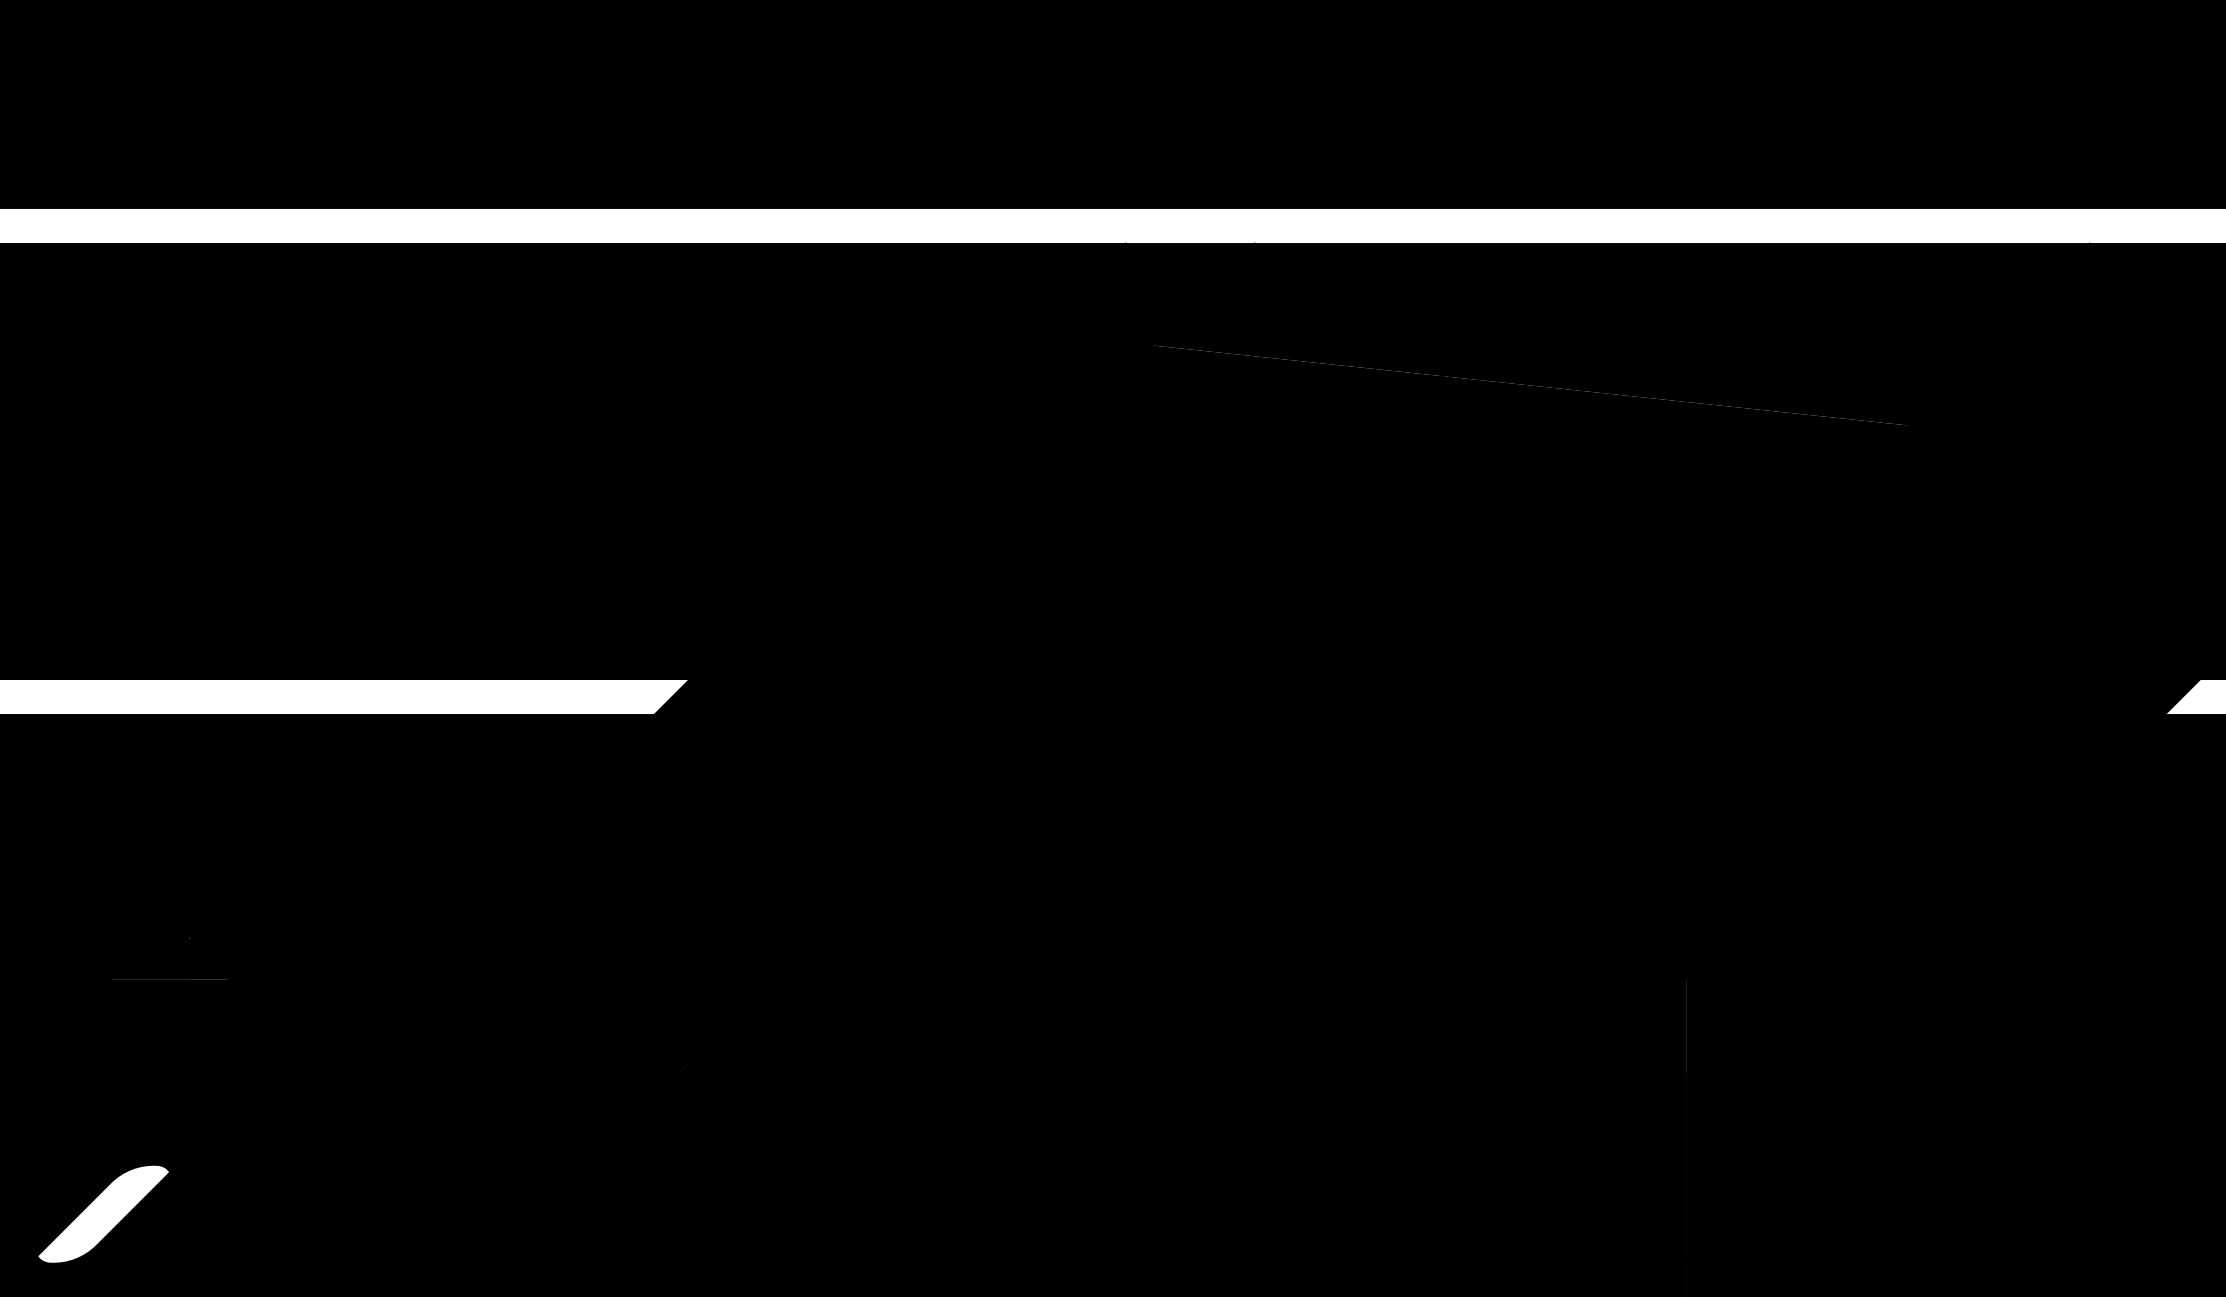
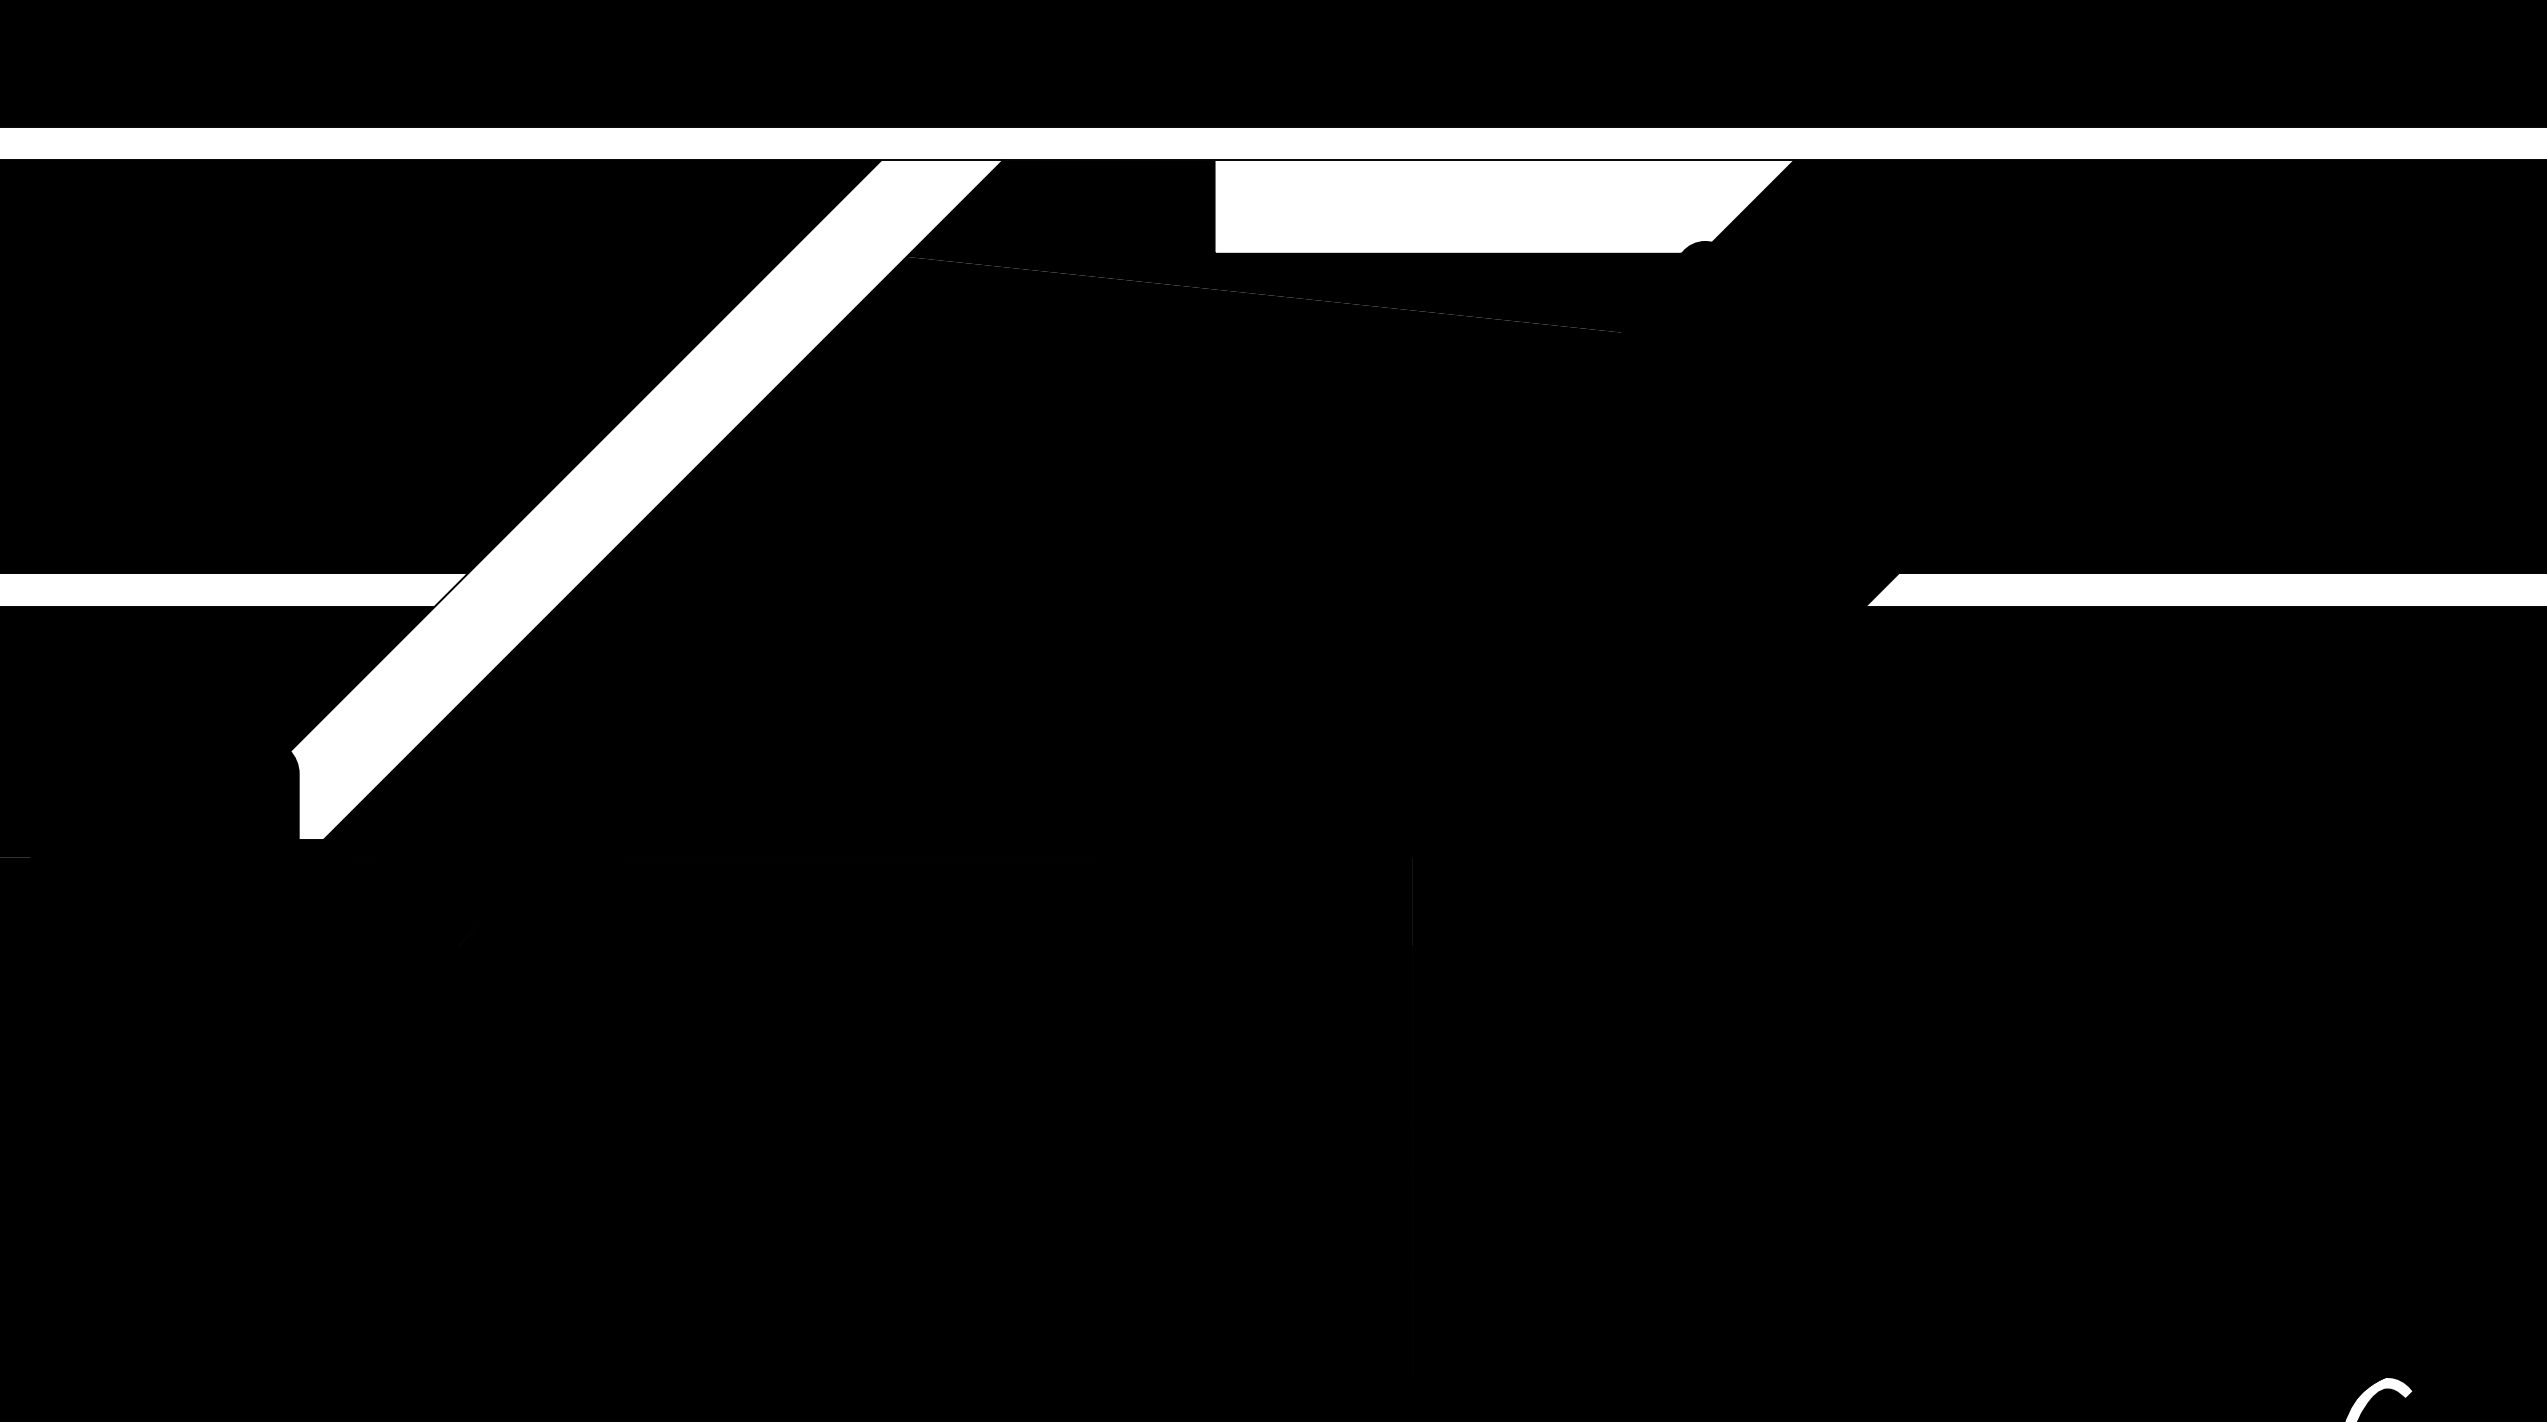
fill: (1783, 292) -> (1504, 206), removed
fill: (878, 602) -> (646, 500), removed

